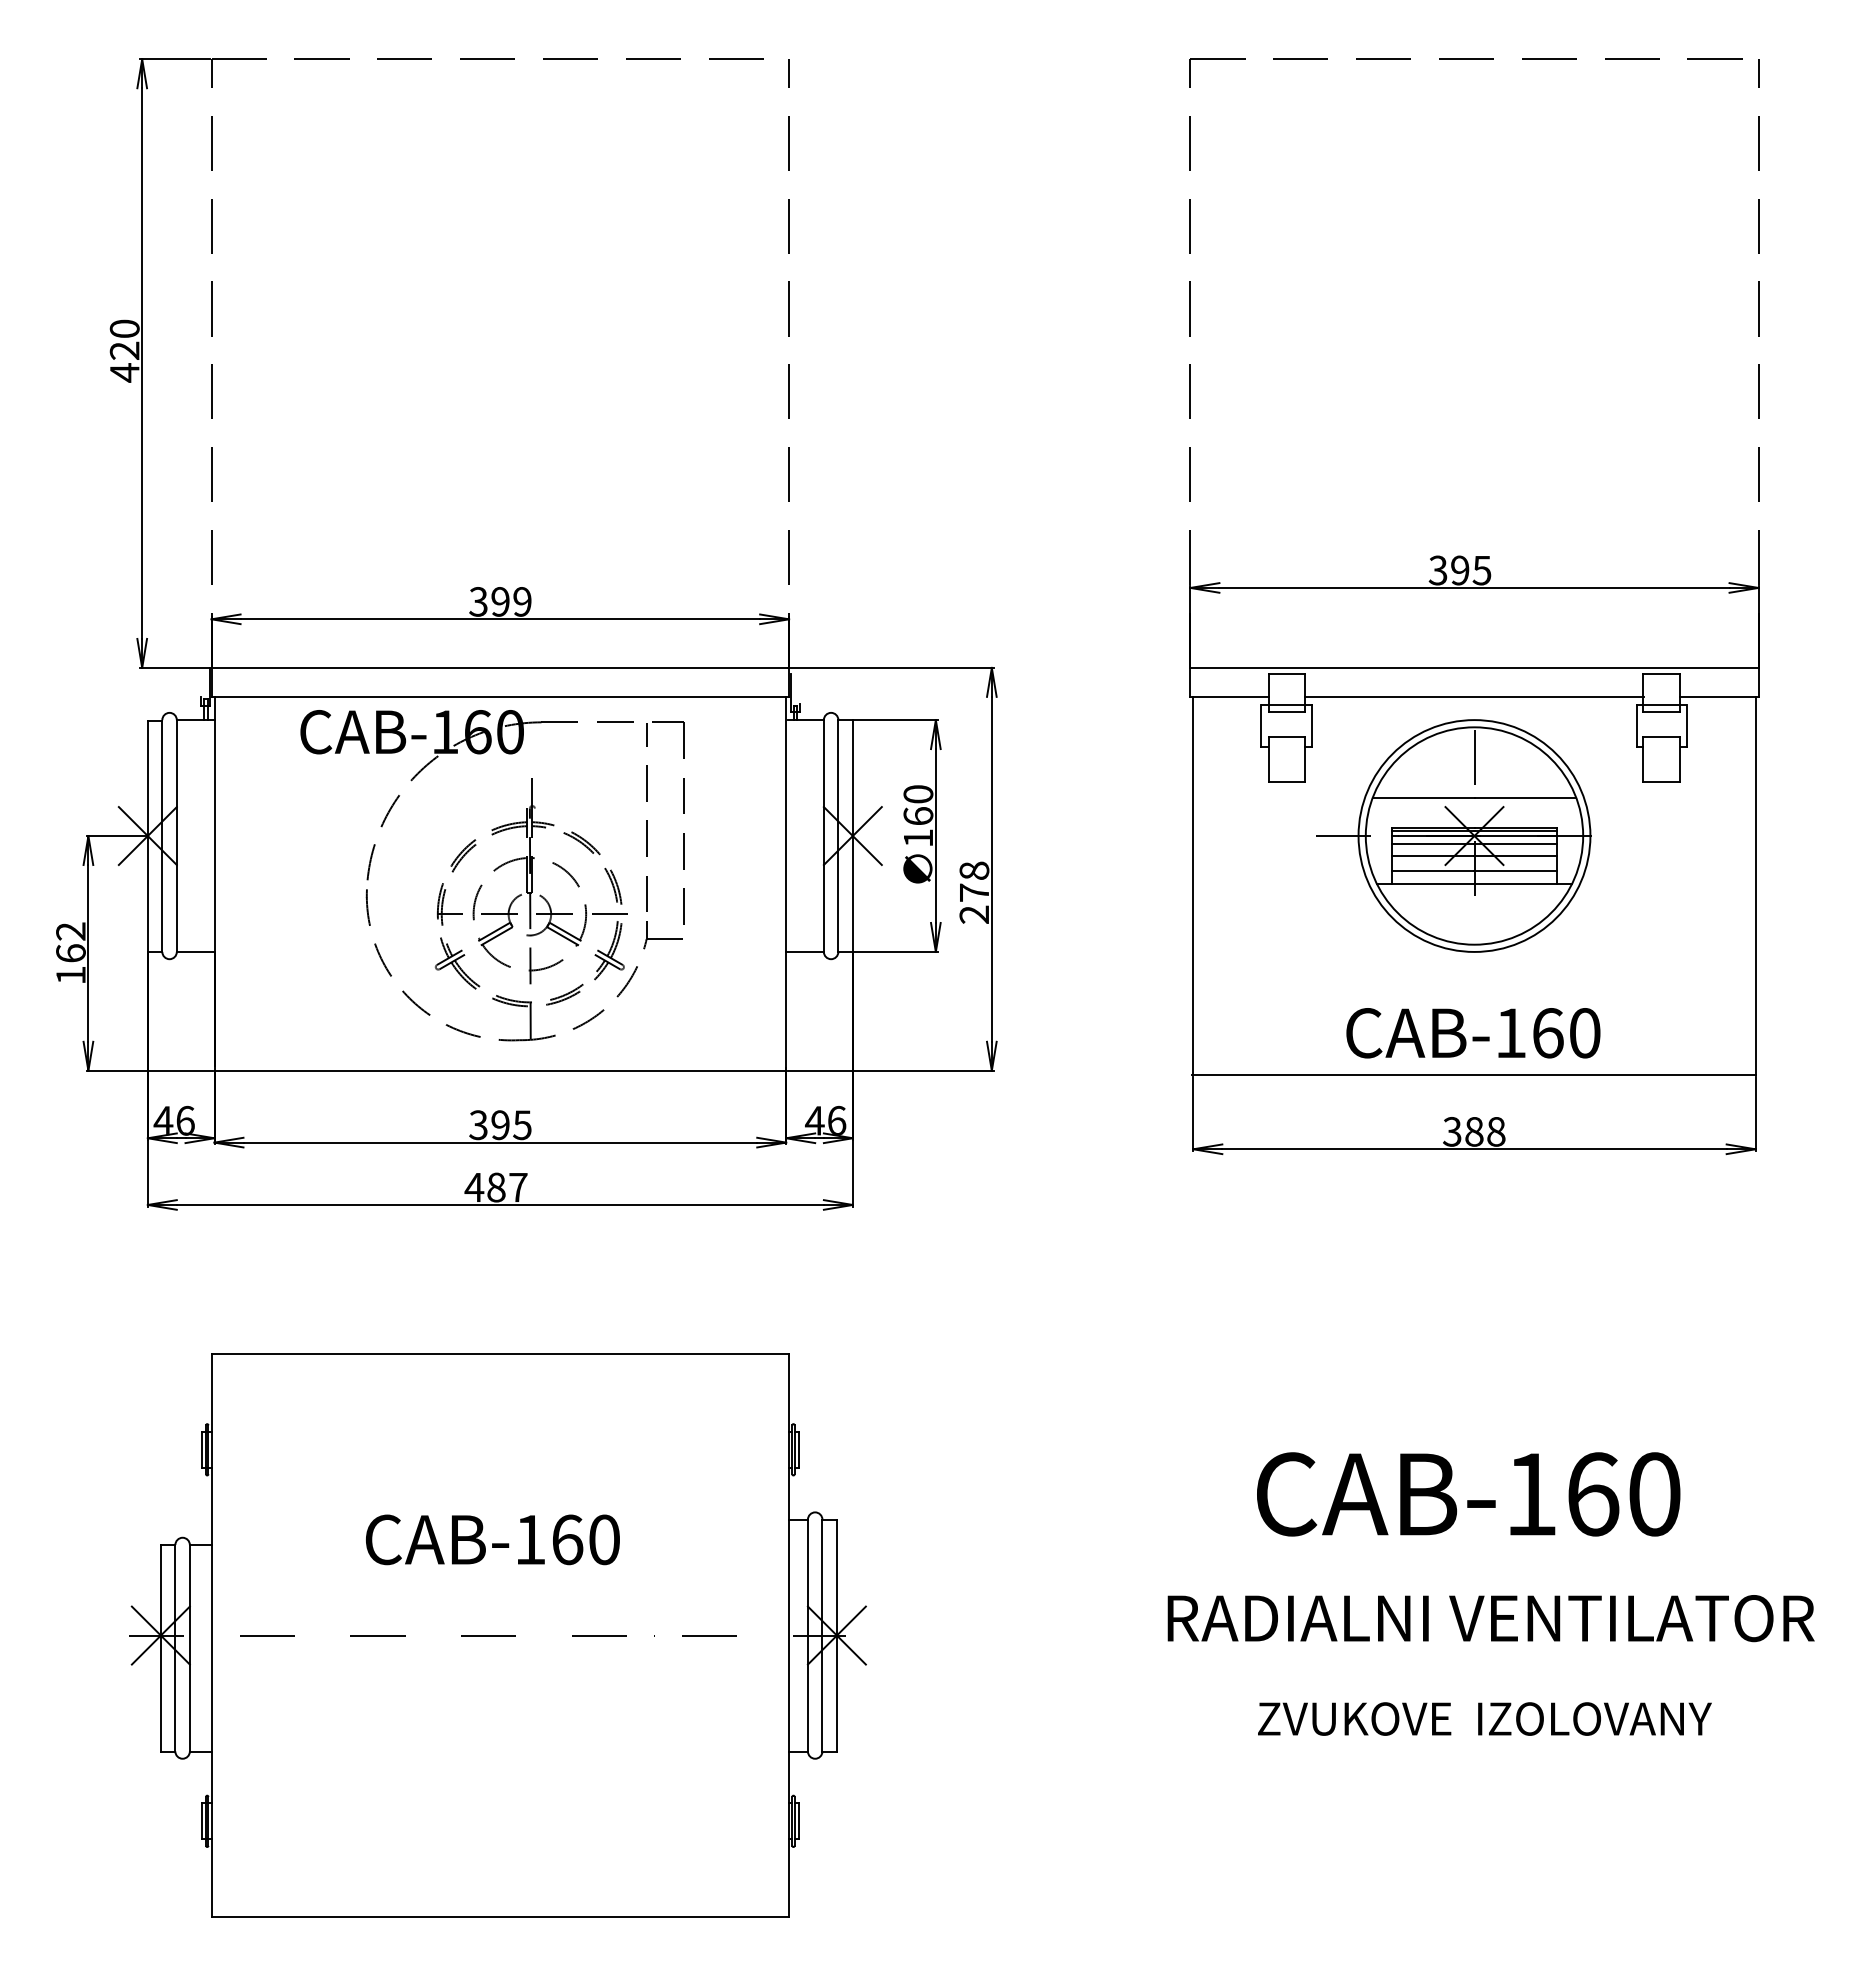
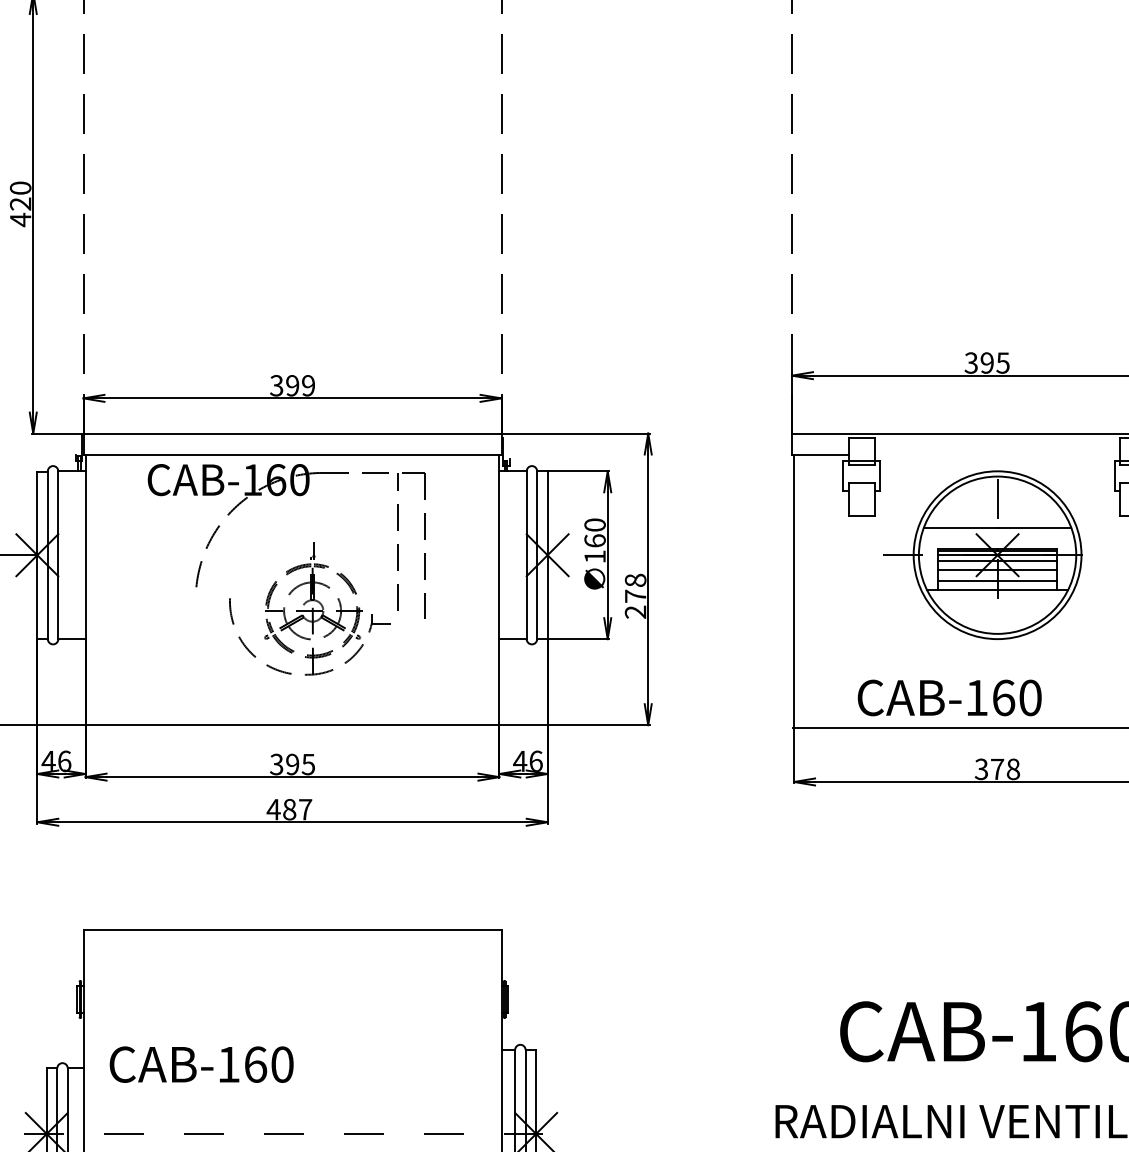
line: (1474, 696) -> (997, 454), removed
part: (523, 909) -> (309, 608), size x0.7
text: (1473, 1033) -> (949, 698), moved
text: (1474, 1131) -> (997, 769), 388 -> 378
text: (492, 1539) -> (201, 1064), moved

